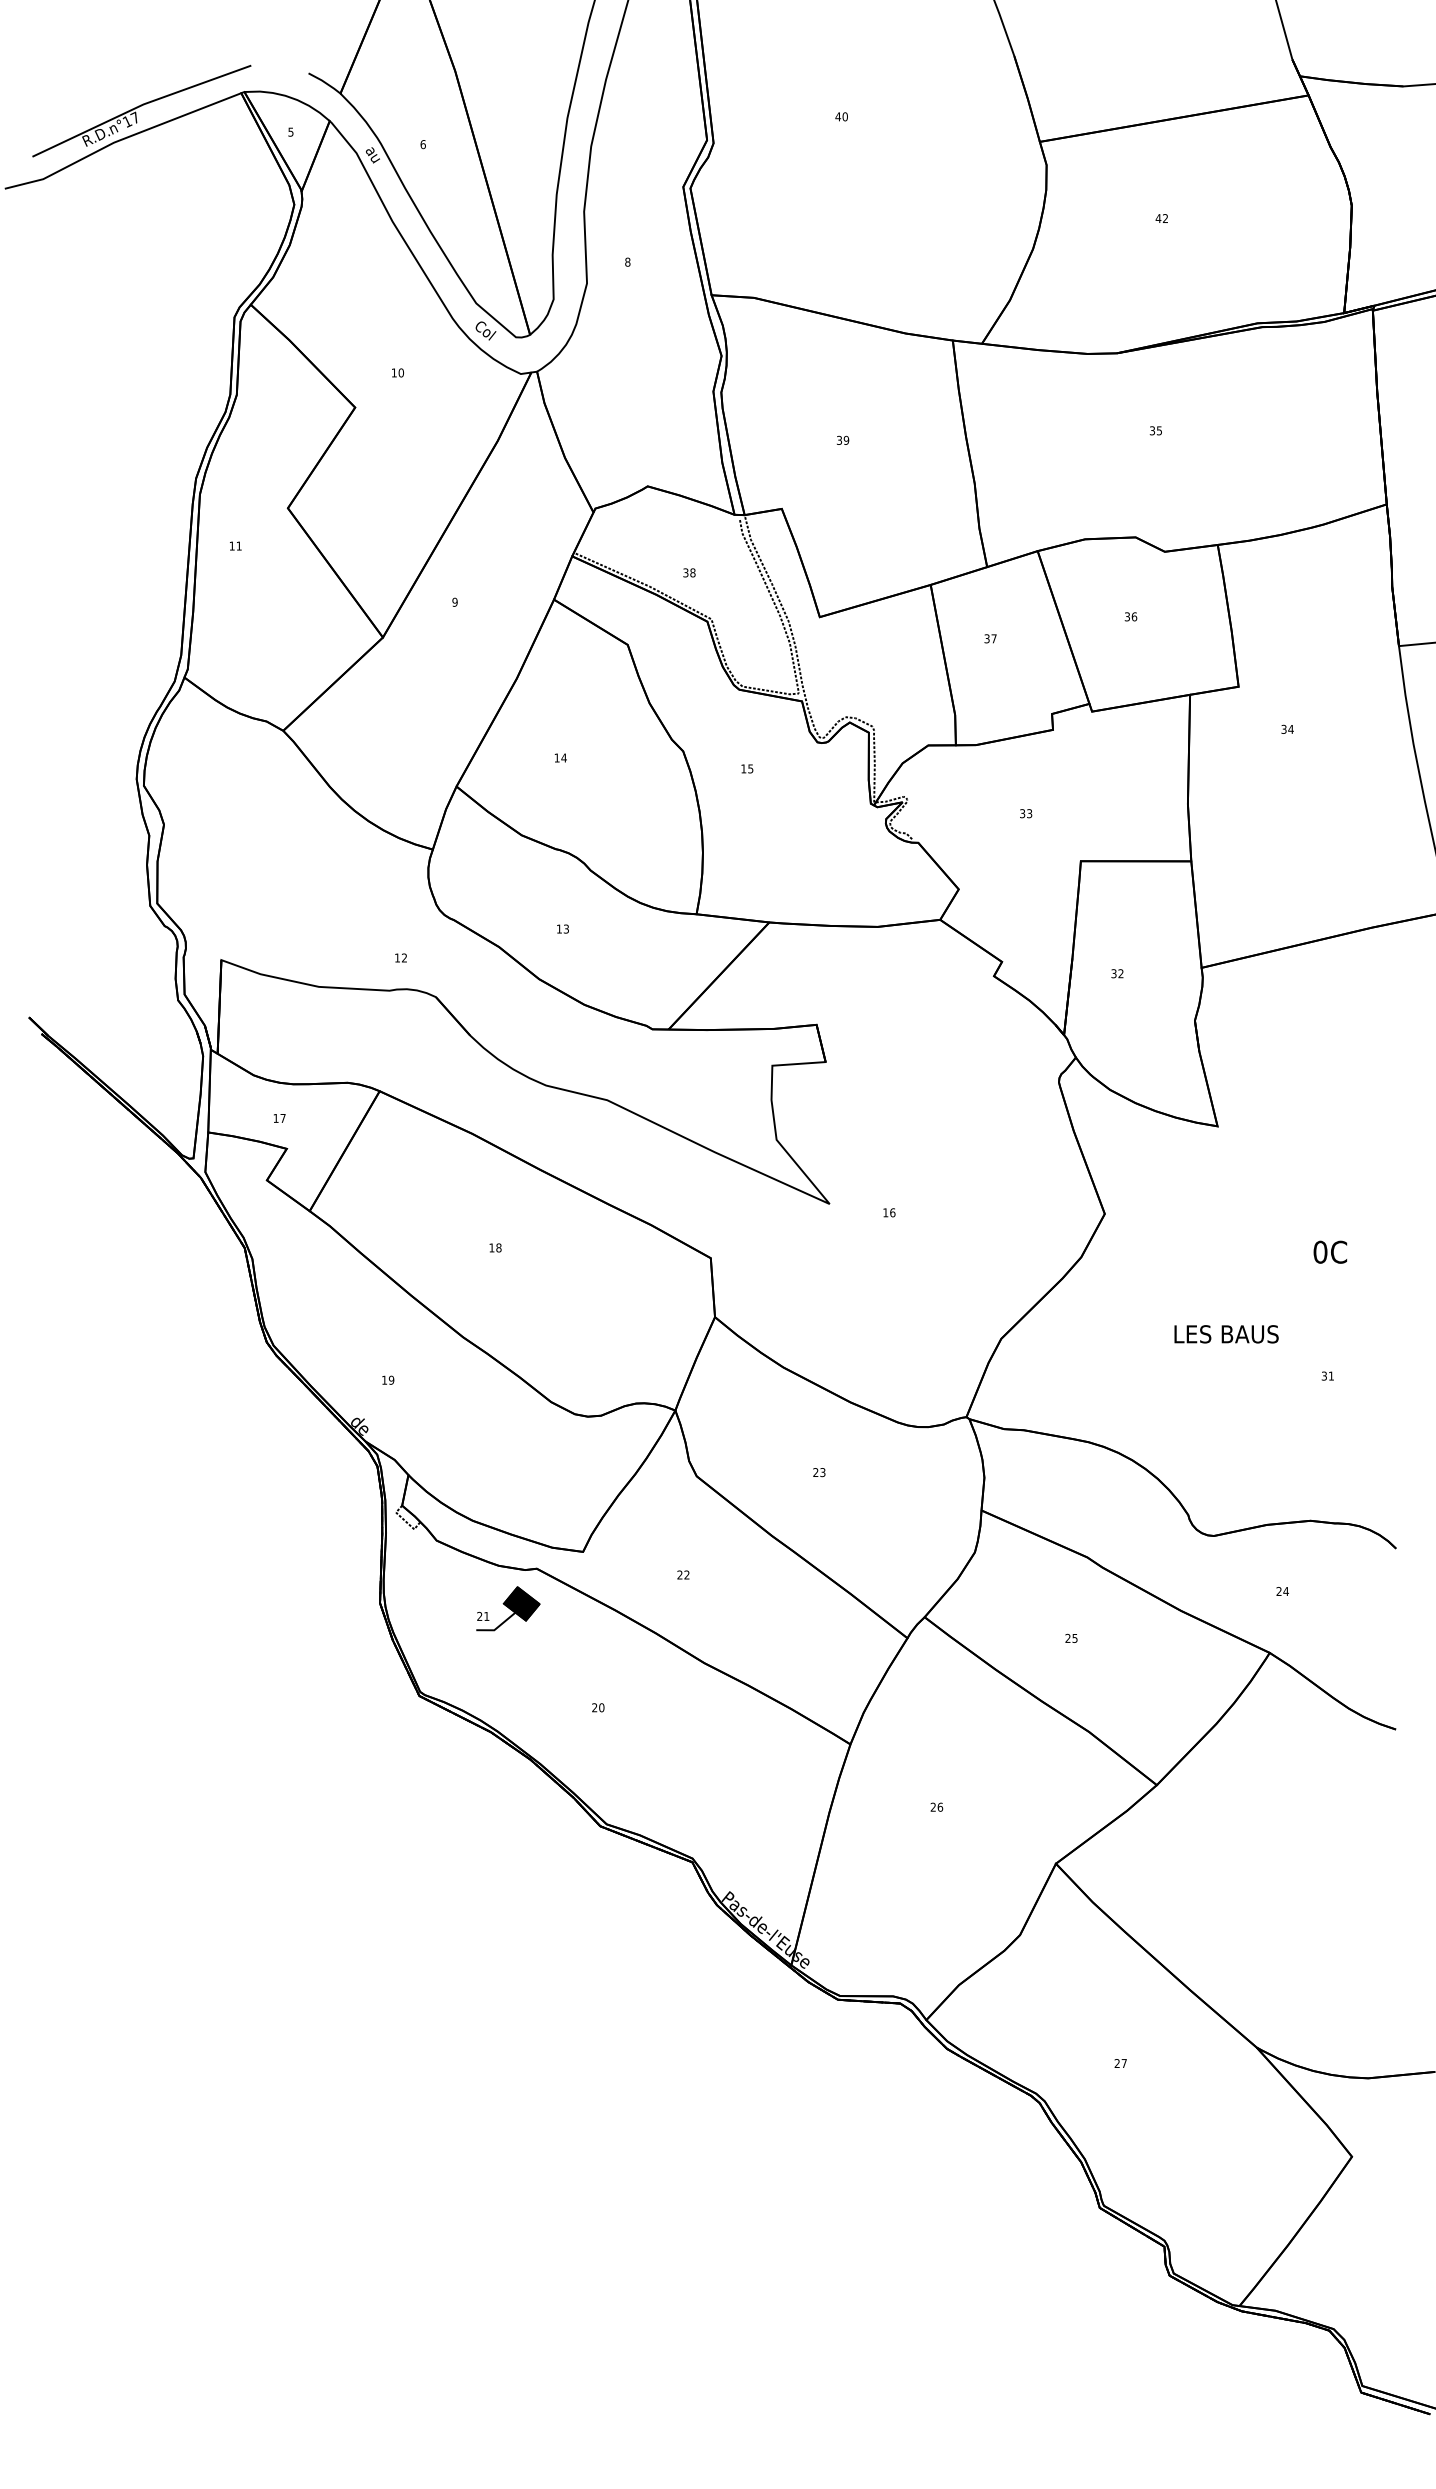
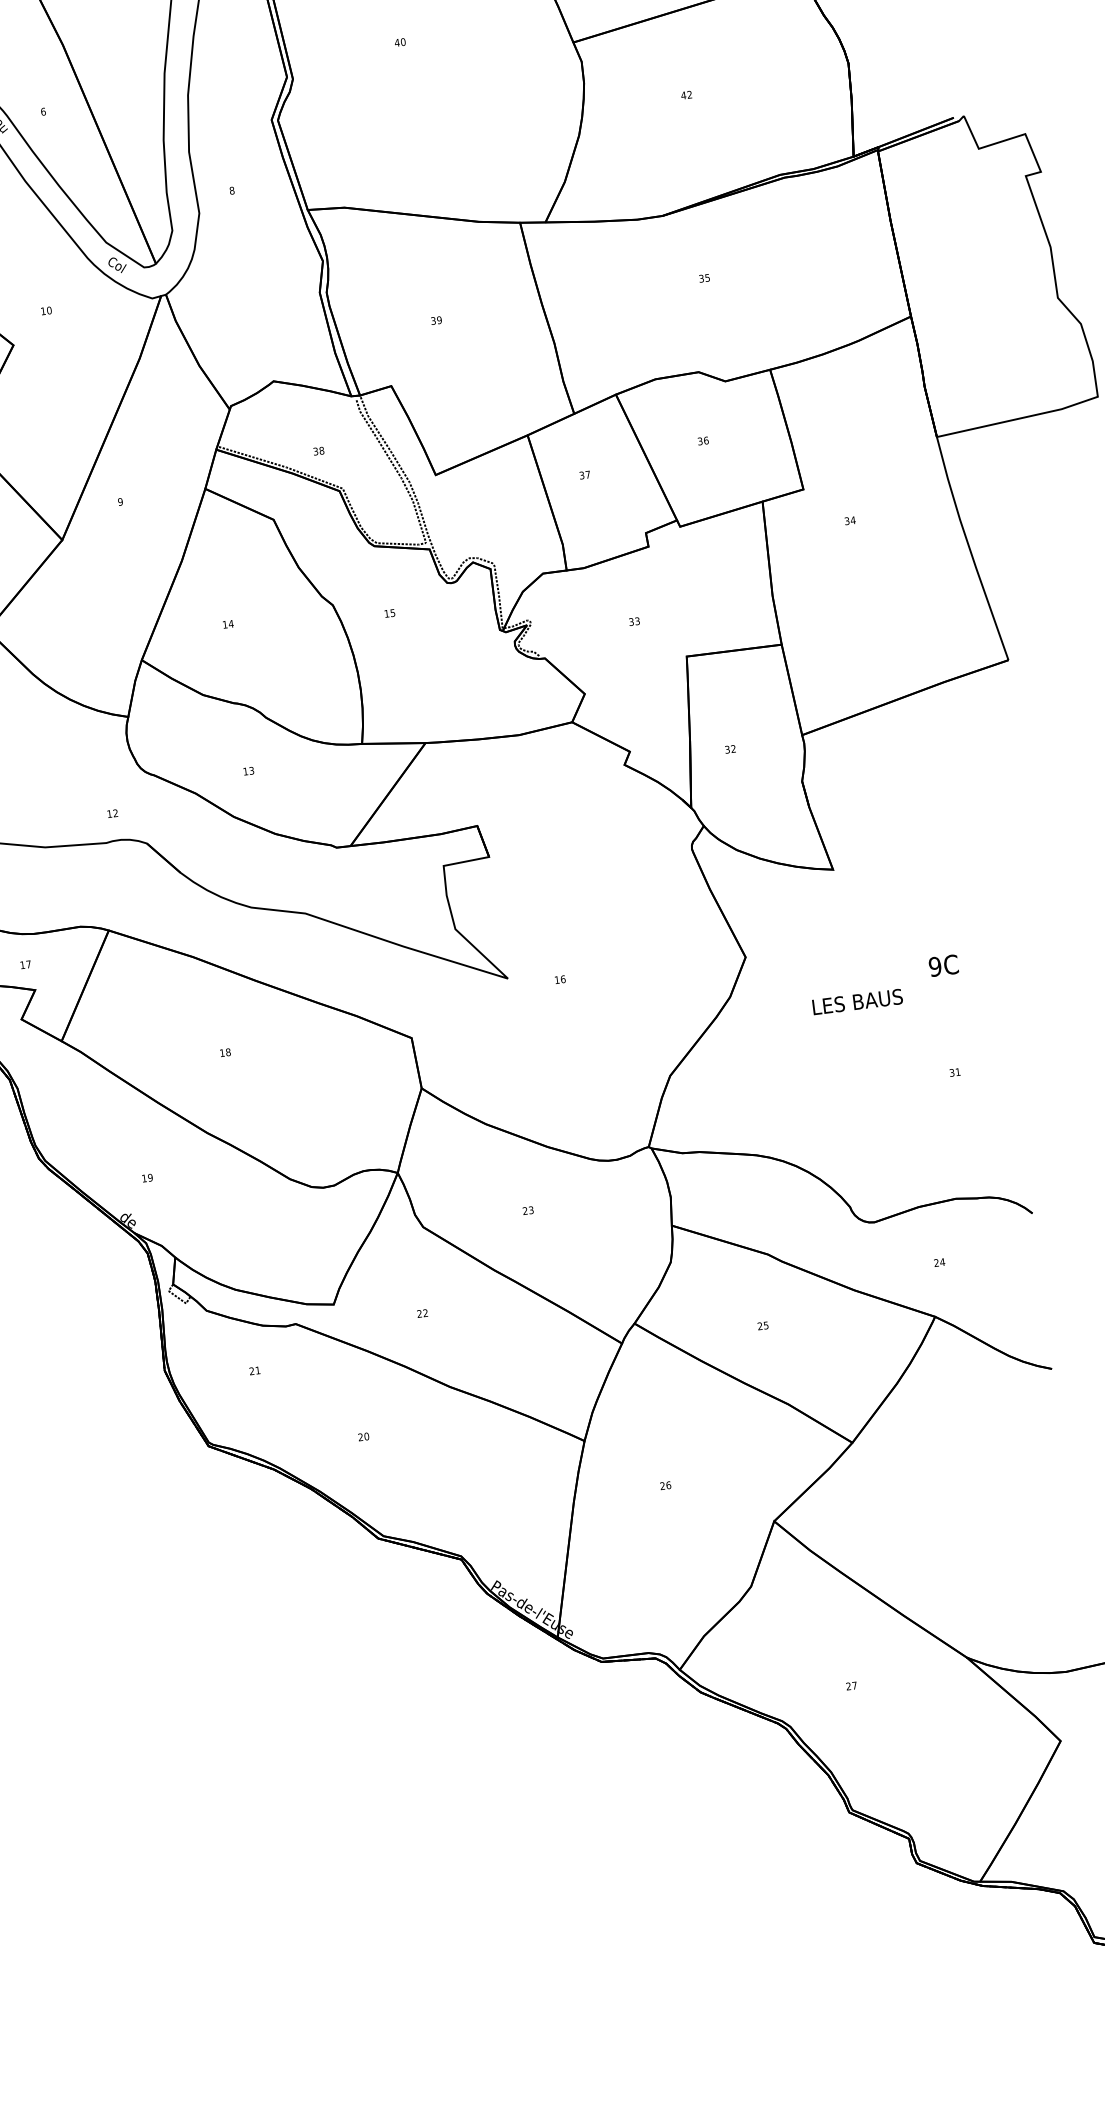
text: (1320, 1252) -> (935, 967), 0C -> 9C
text: (1226, 1334) -> (857, 1002), moved
part: (508, 1608) -> (275, 1361), removed

